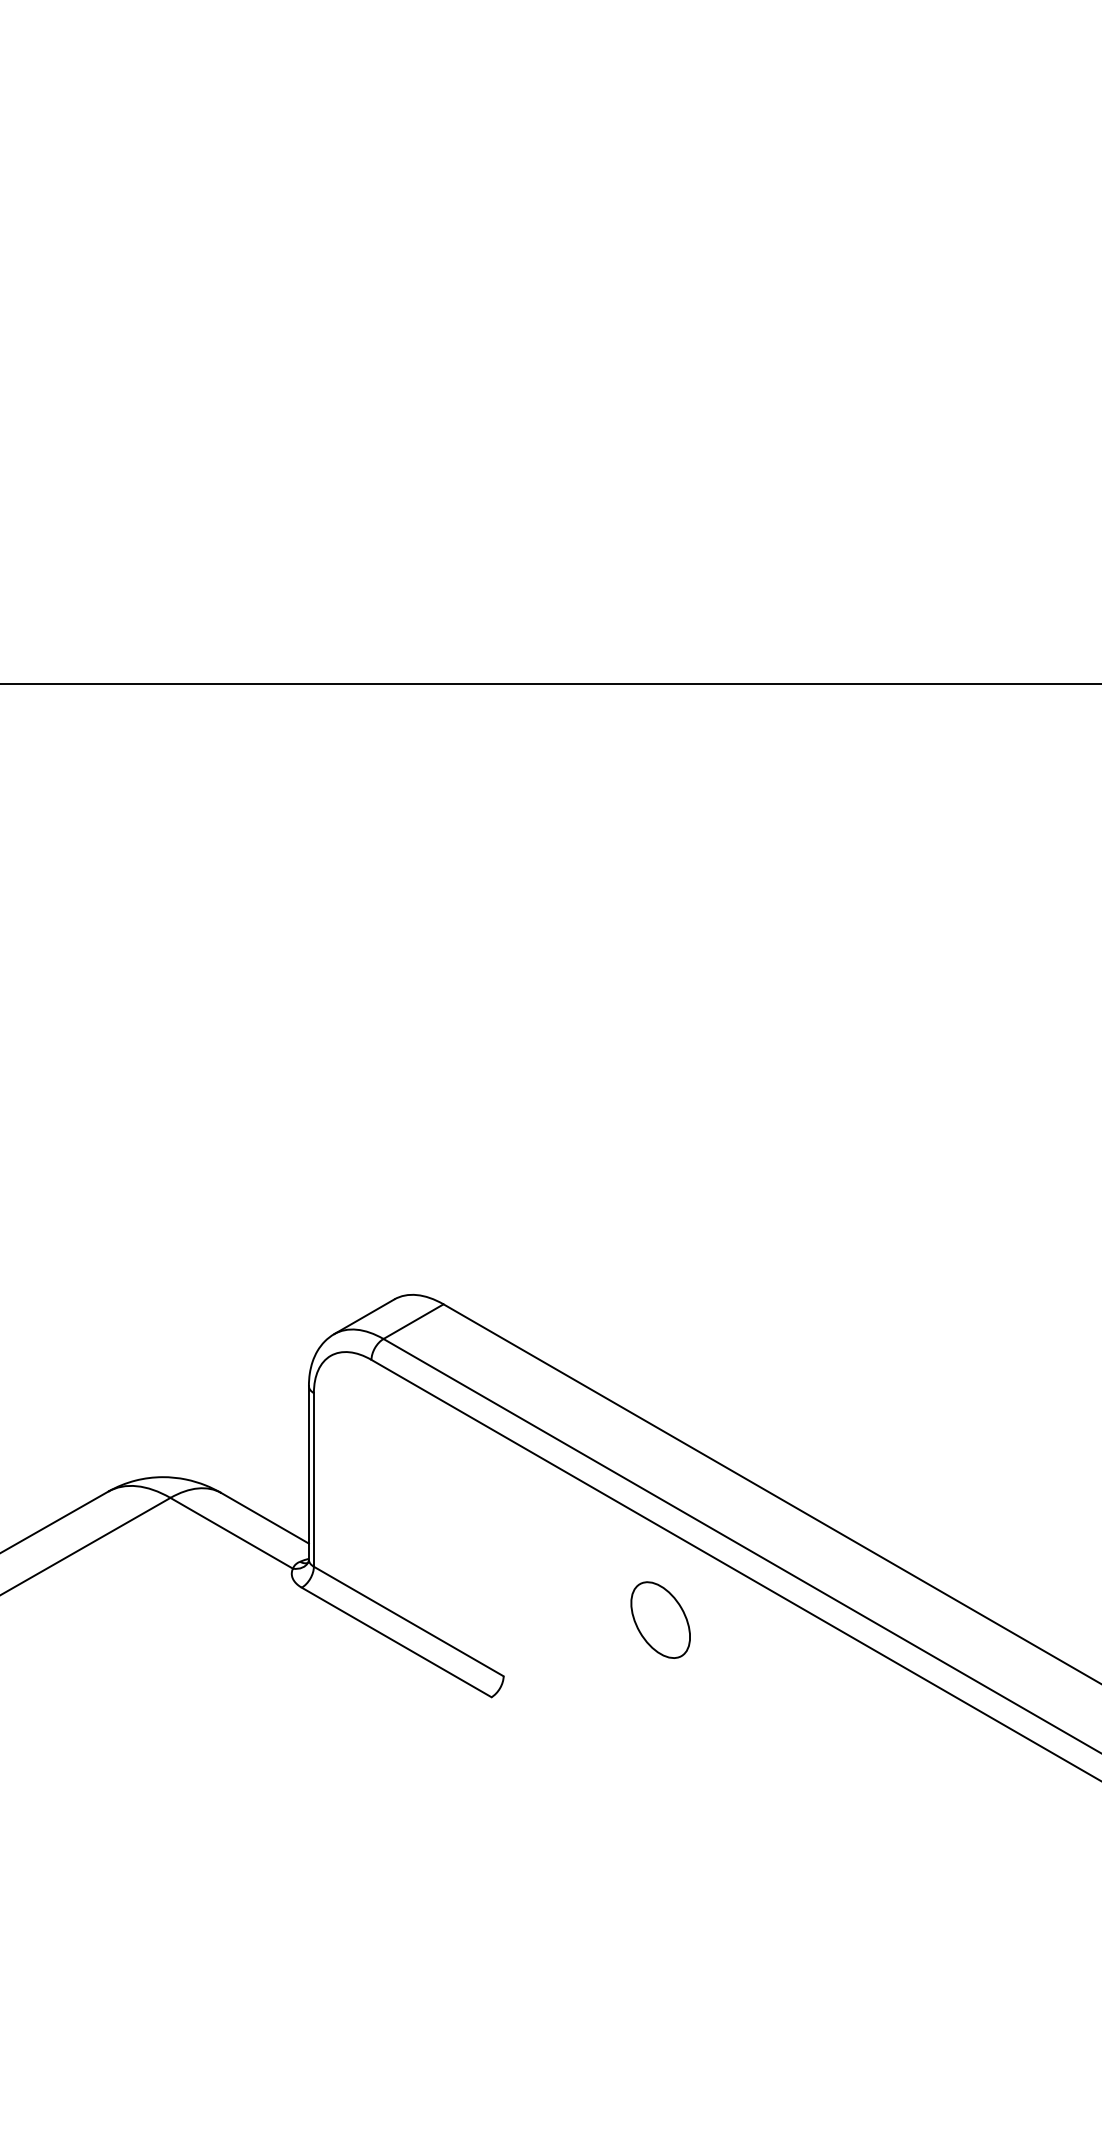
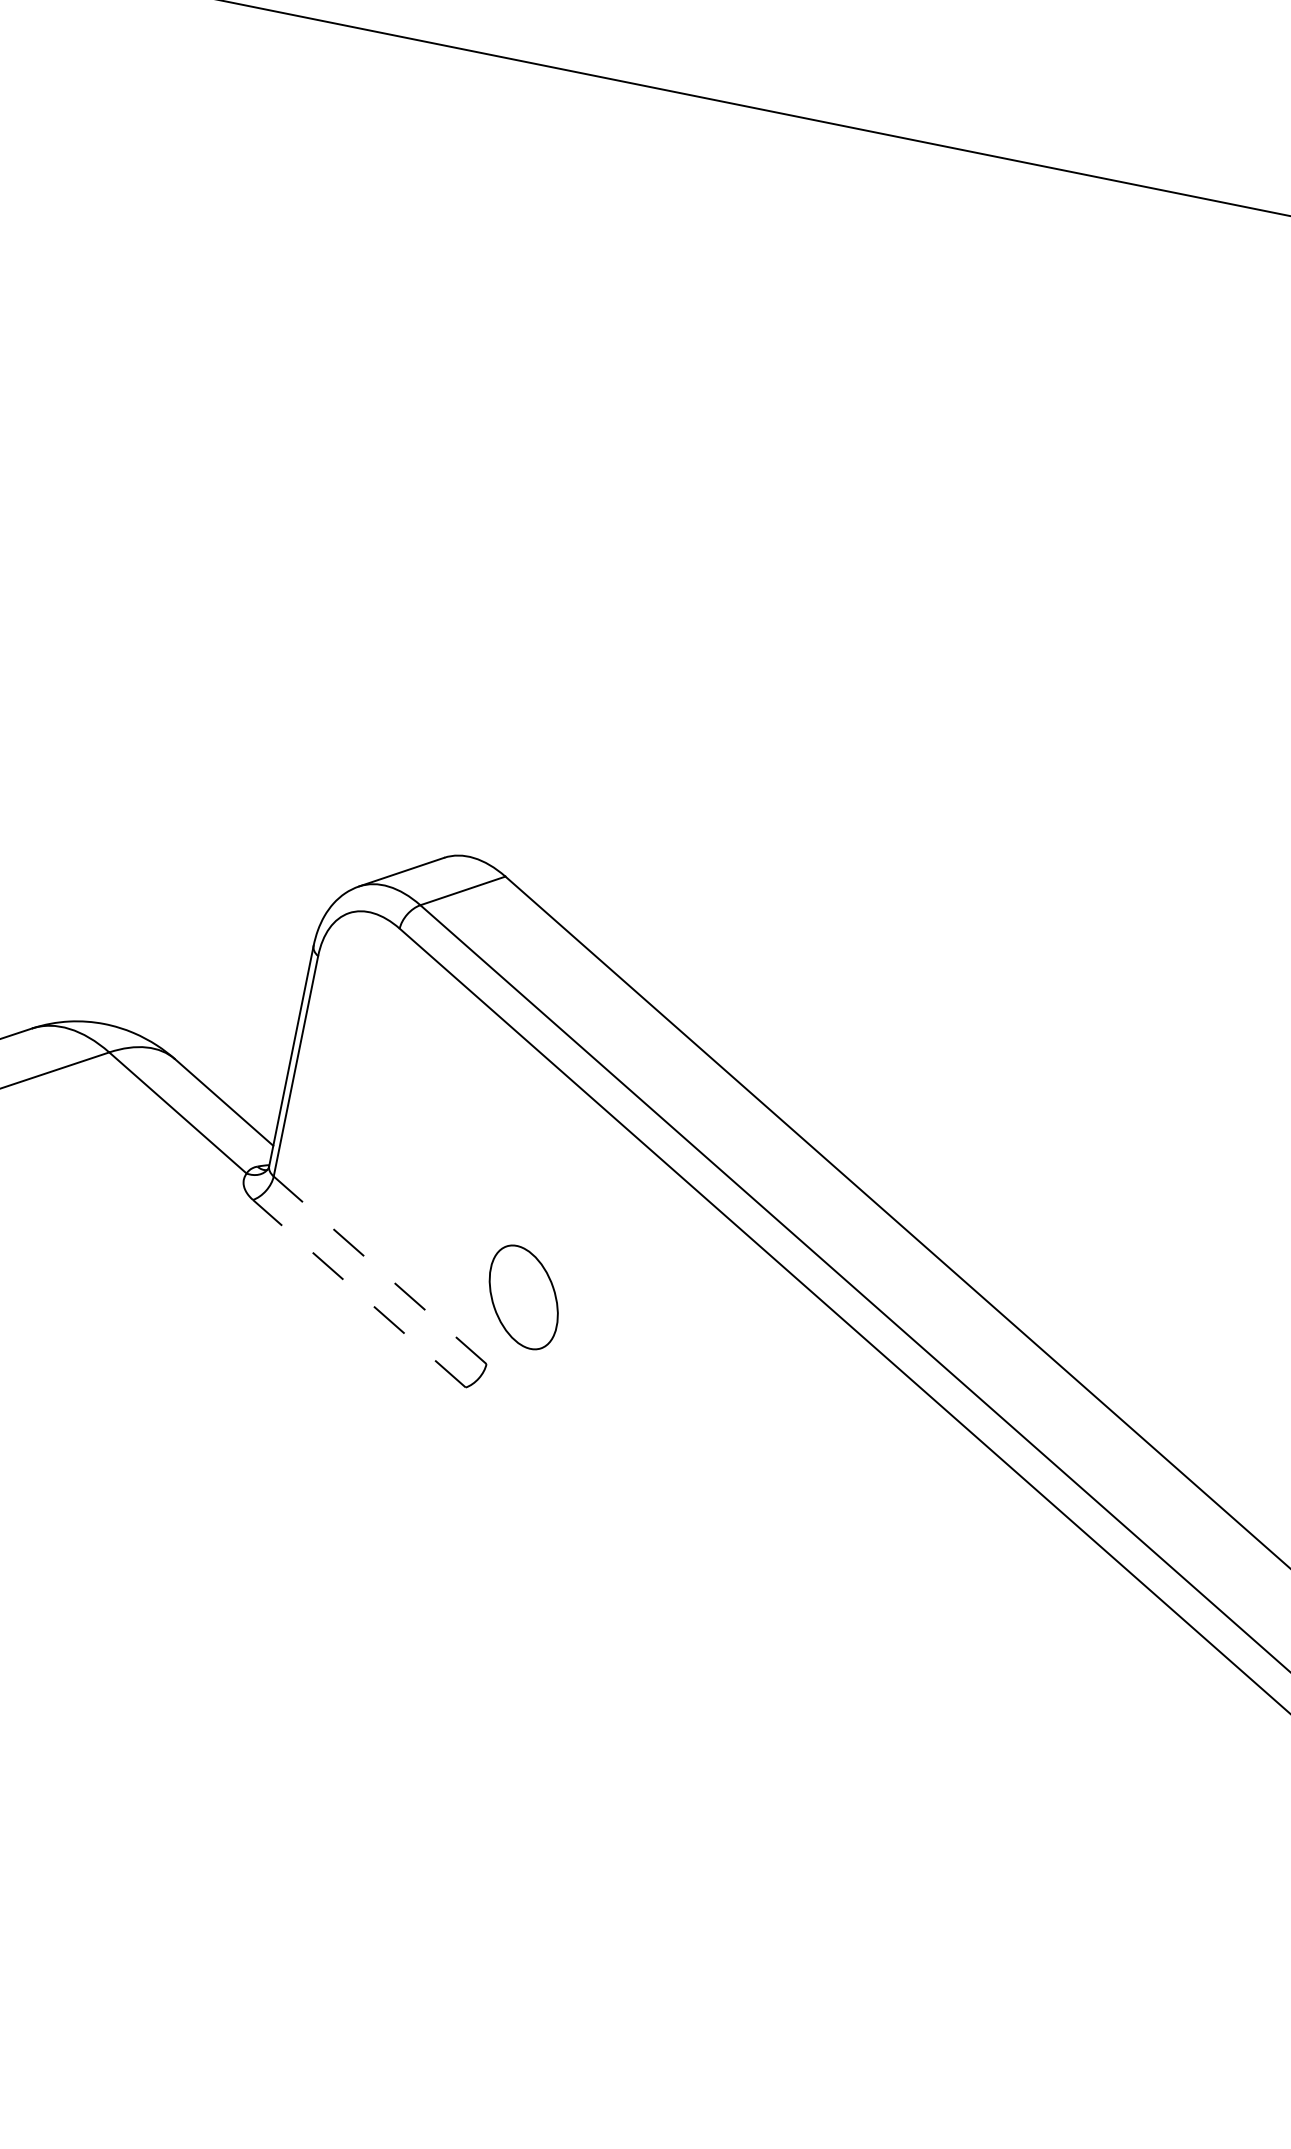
part: (660, 1619) -> (523, 1296), moved
line: (408, 1621) -> (379, 1270), solid -> dashed
line: (396, 1642) -> (359, 1293), solid -> dashed

